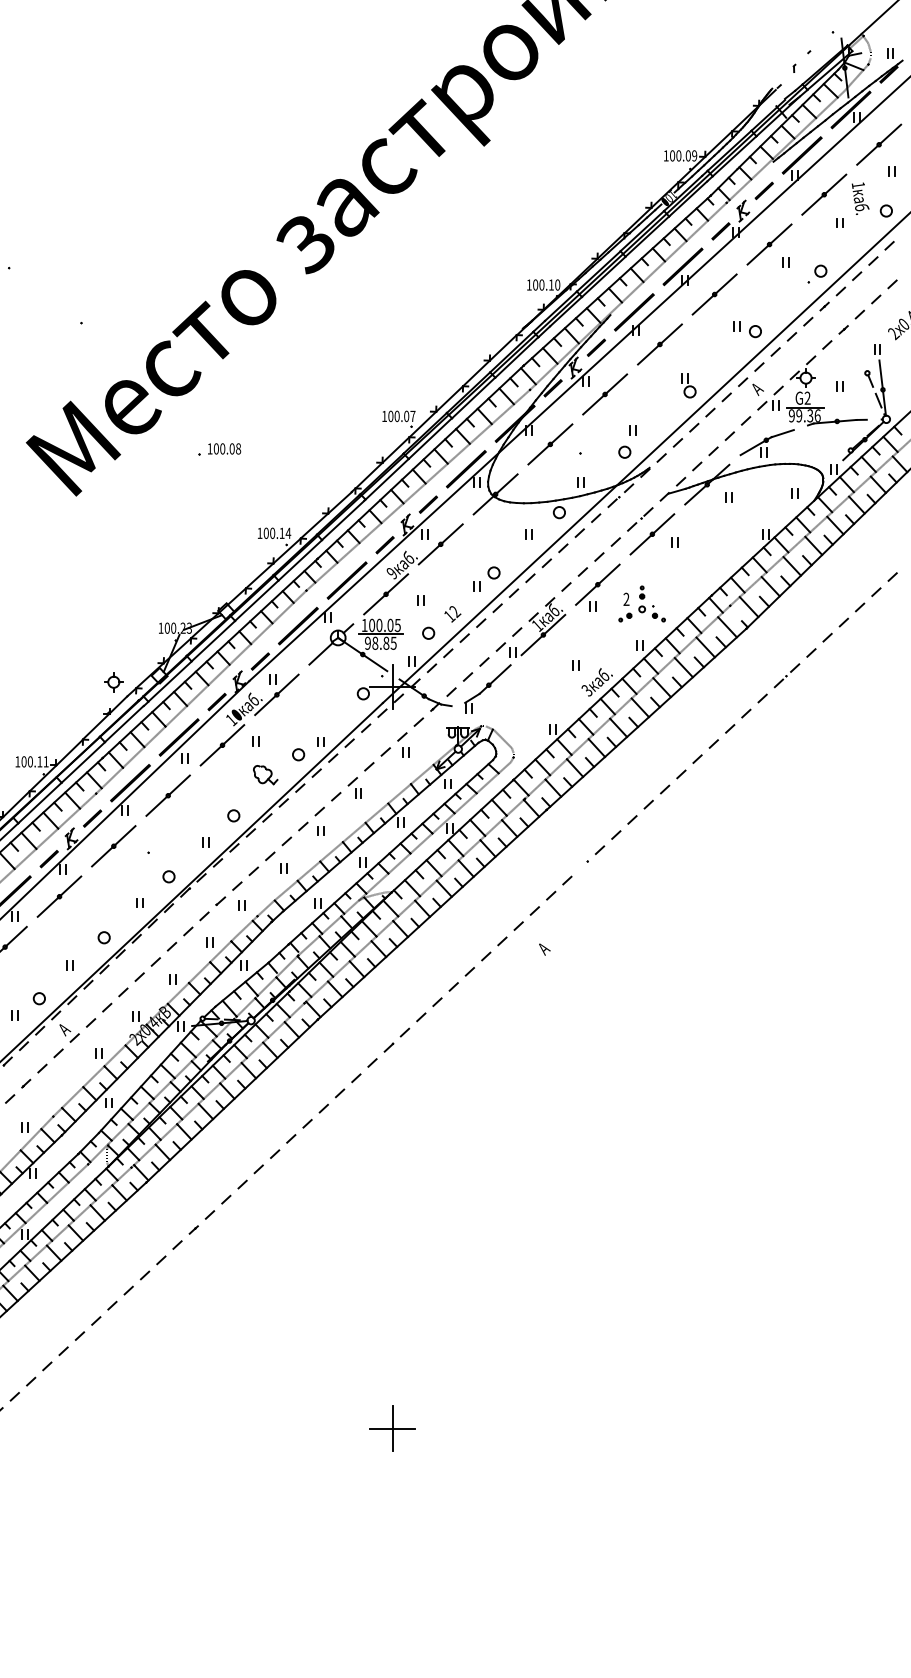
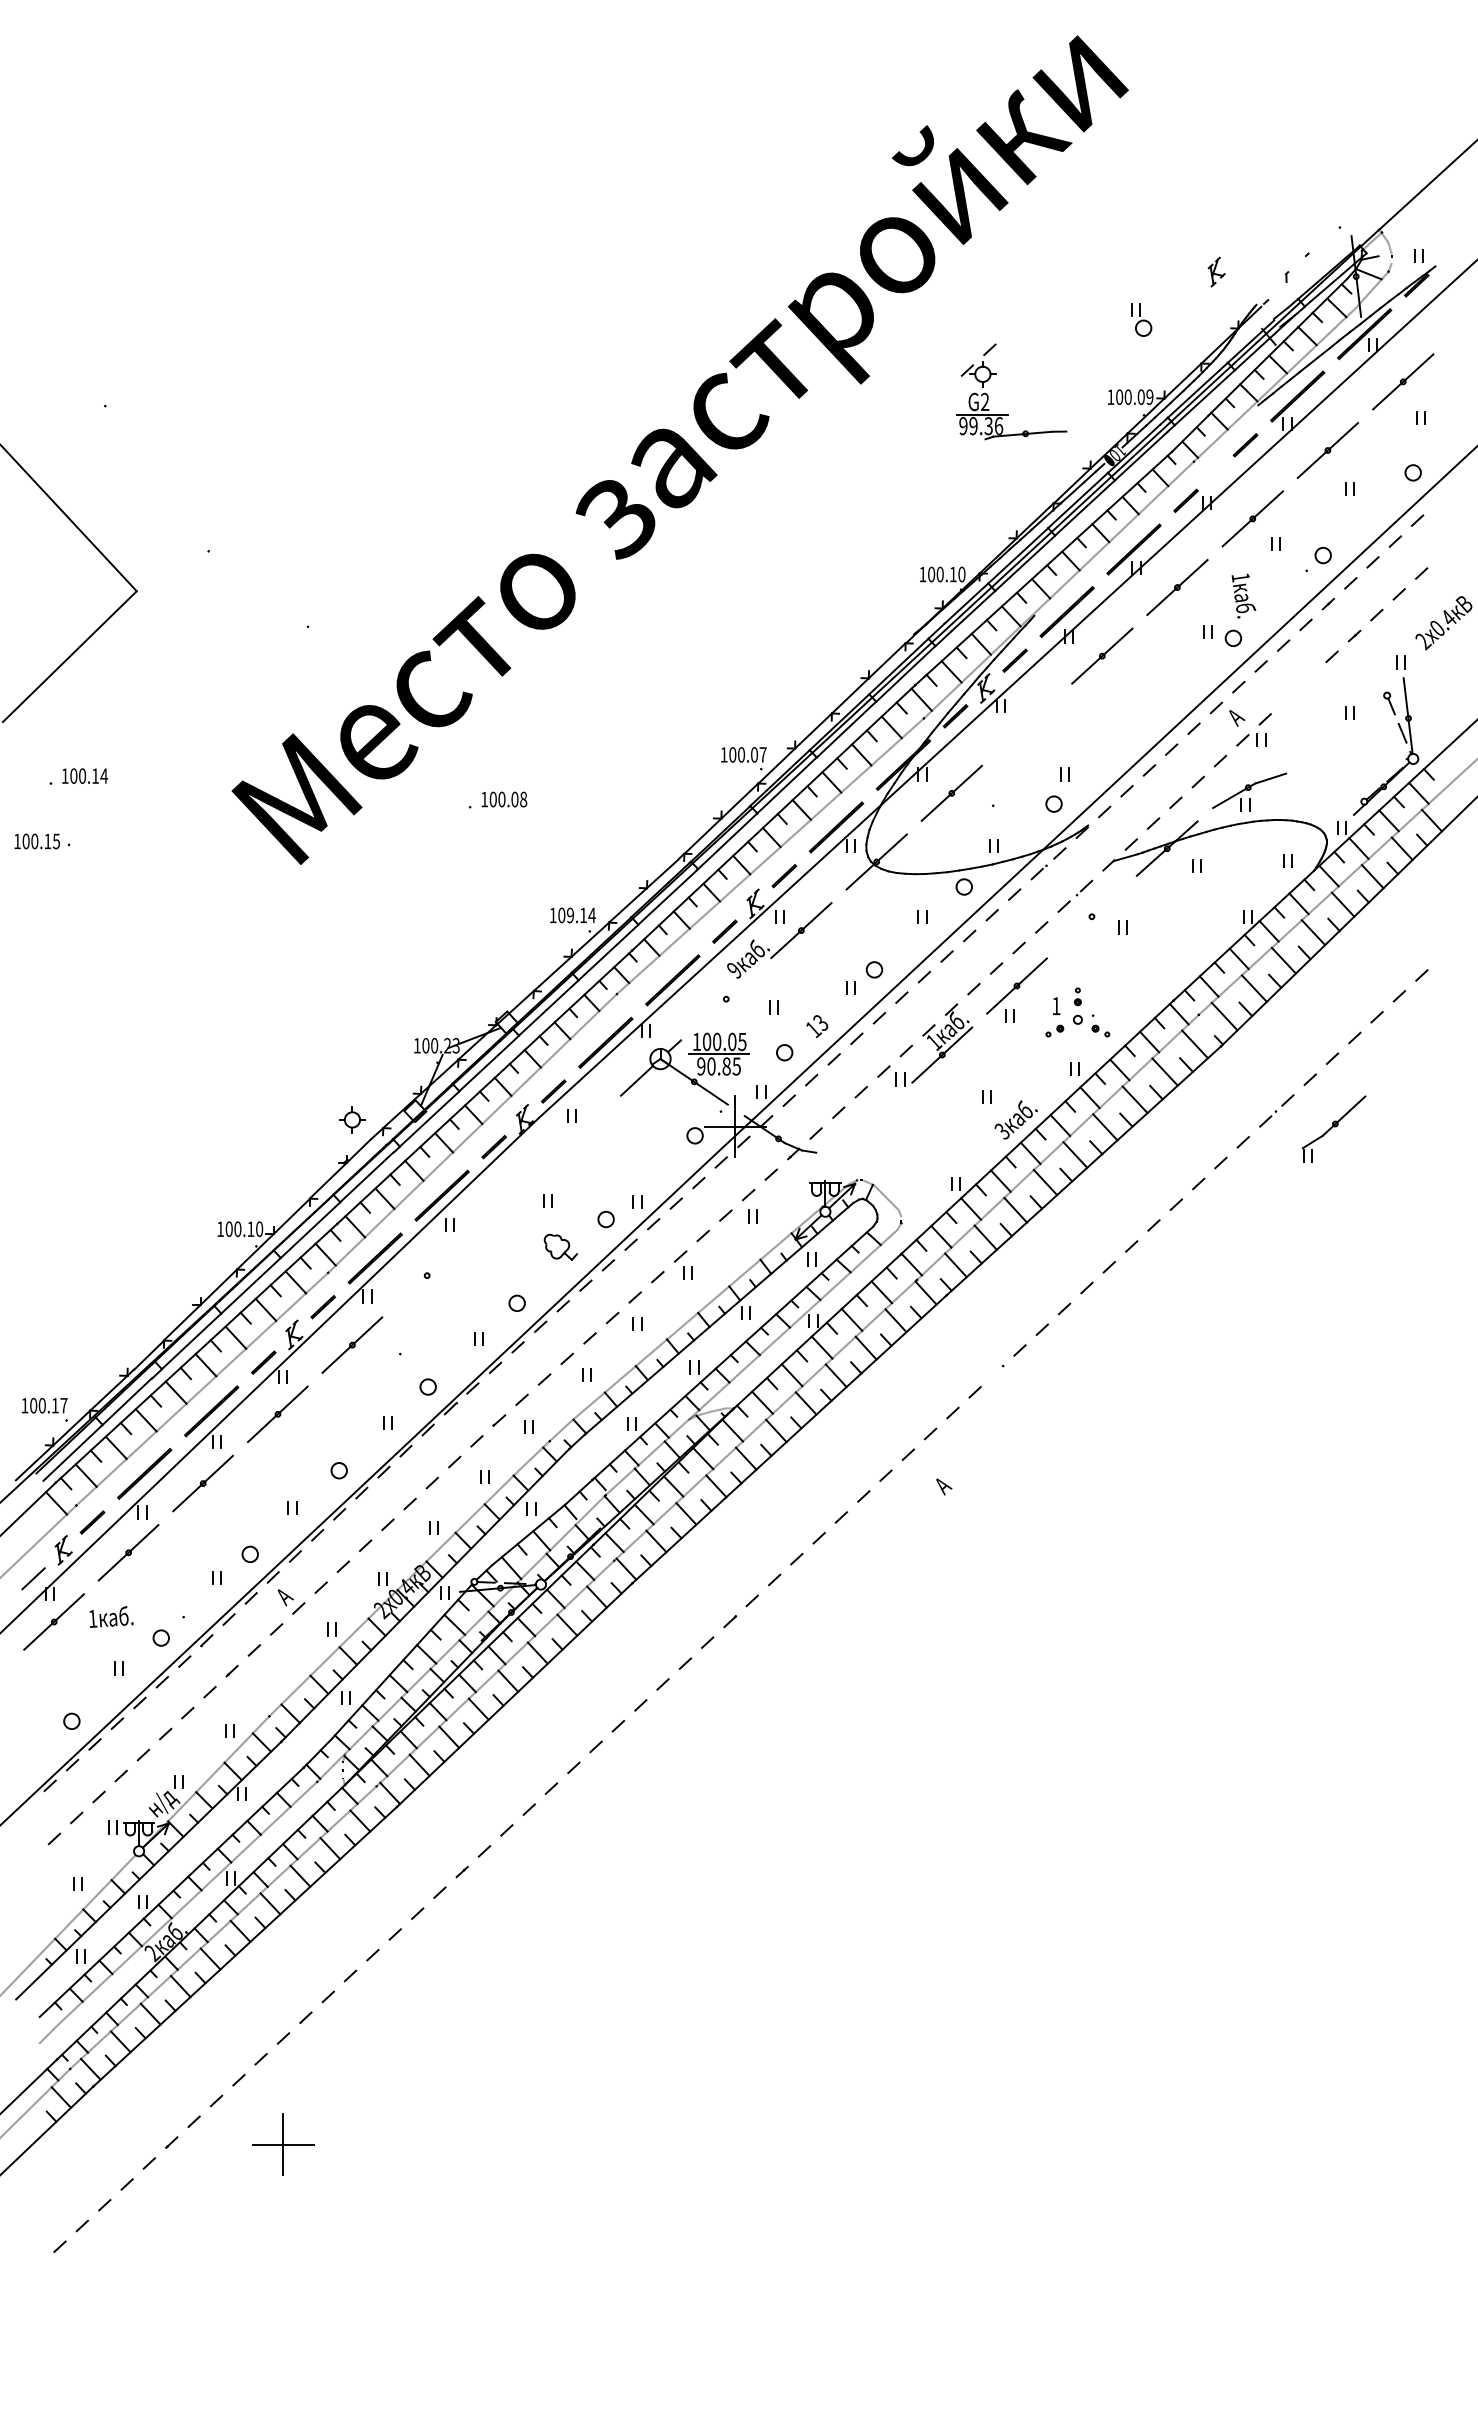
text: (860, 198) -> (1243, 595), moved
part: (743, 210) -> (1216, 271), moved
part: (815, 378) -> (996, 374), moved
part: (688, 385) -> (1141, 319), moved
part: (604, 394) -> (1026, 724), removed
text: (271, 533) -> (569, 915), 100.14 -> 109.14
line: (652, 534) -> (1091, 916), removed
line: (386, 593) -> (726, 998), removed
text: (626, 598) -> (1056, 1005), 2 -> 1
text: (455, 612) -> (821, 1023), 12 -> 13
text: (375, 643) -> (711, 1066), 98.85 -> 90.85
part: (487, 688) -> (1333, 1128), moved
part: (245, 716) -> (533, 1166), removed
text: (46, 762) -> (259, 1229), 100.11 -> 100.10
line: (167, 795) -> (426, 1275), removed
part: (392, 1428) -> (283, 2144), moved

